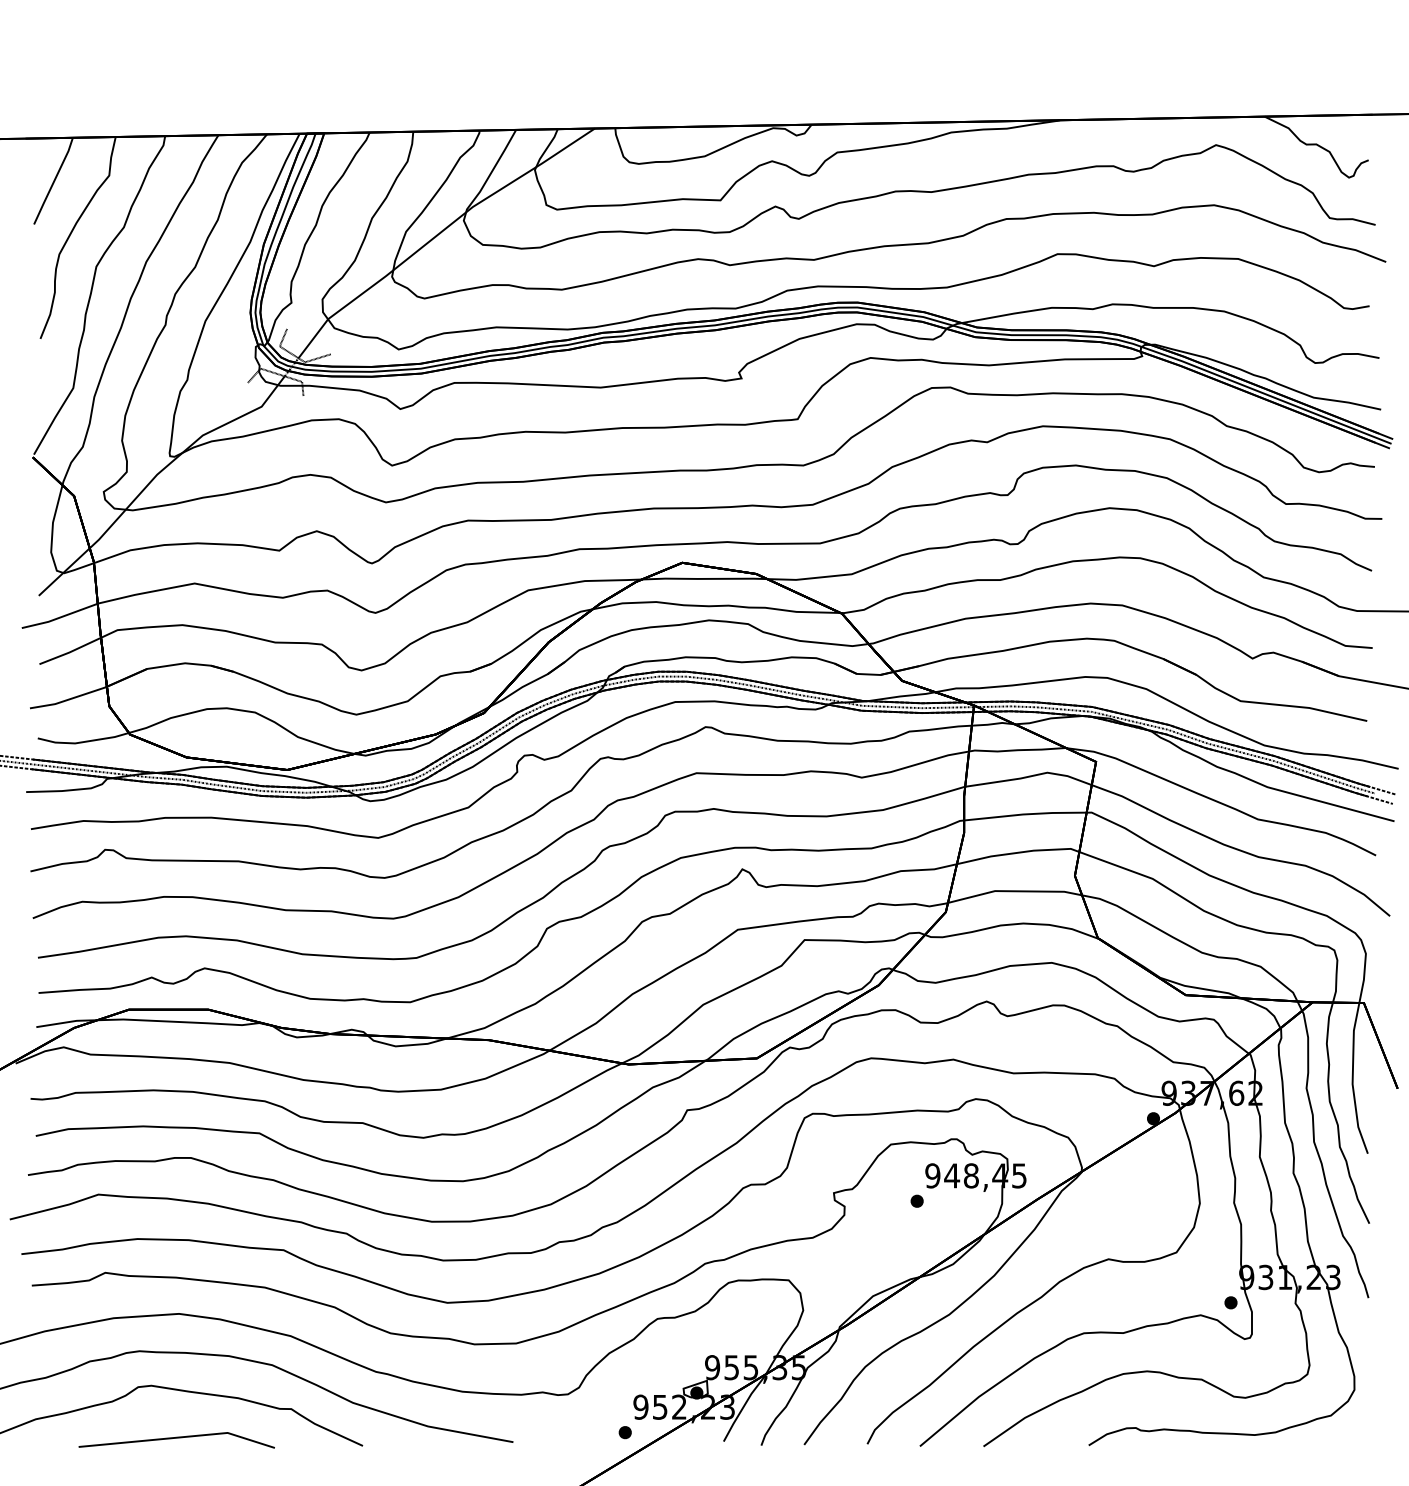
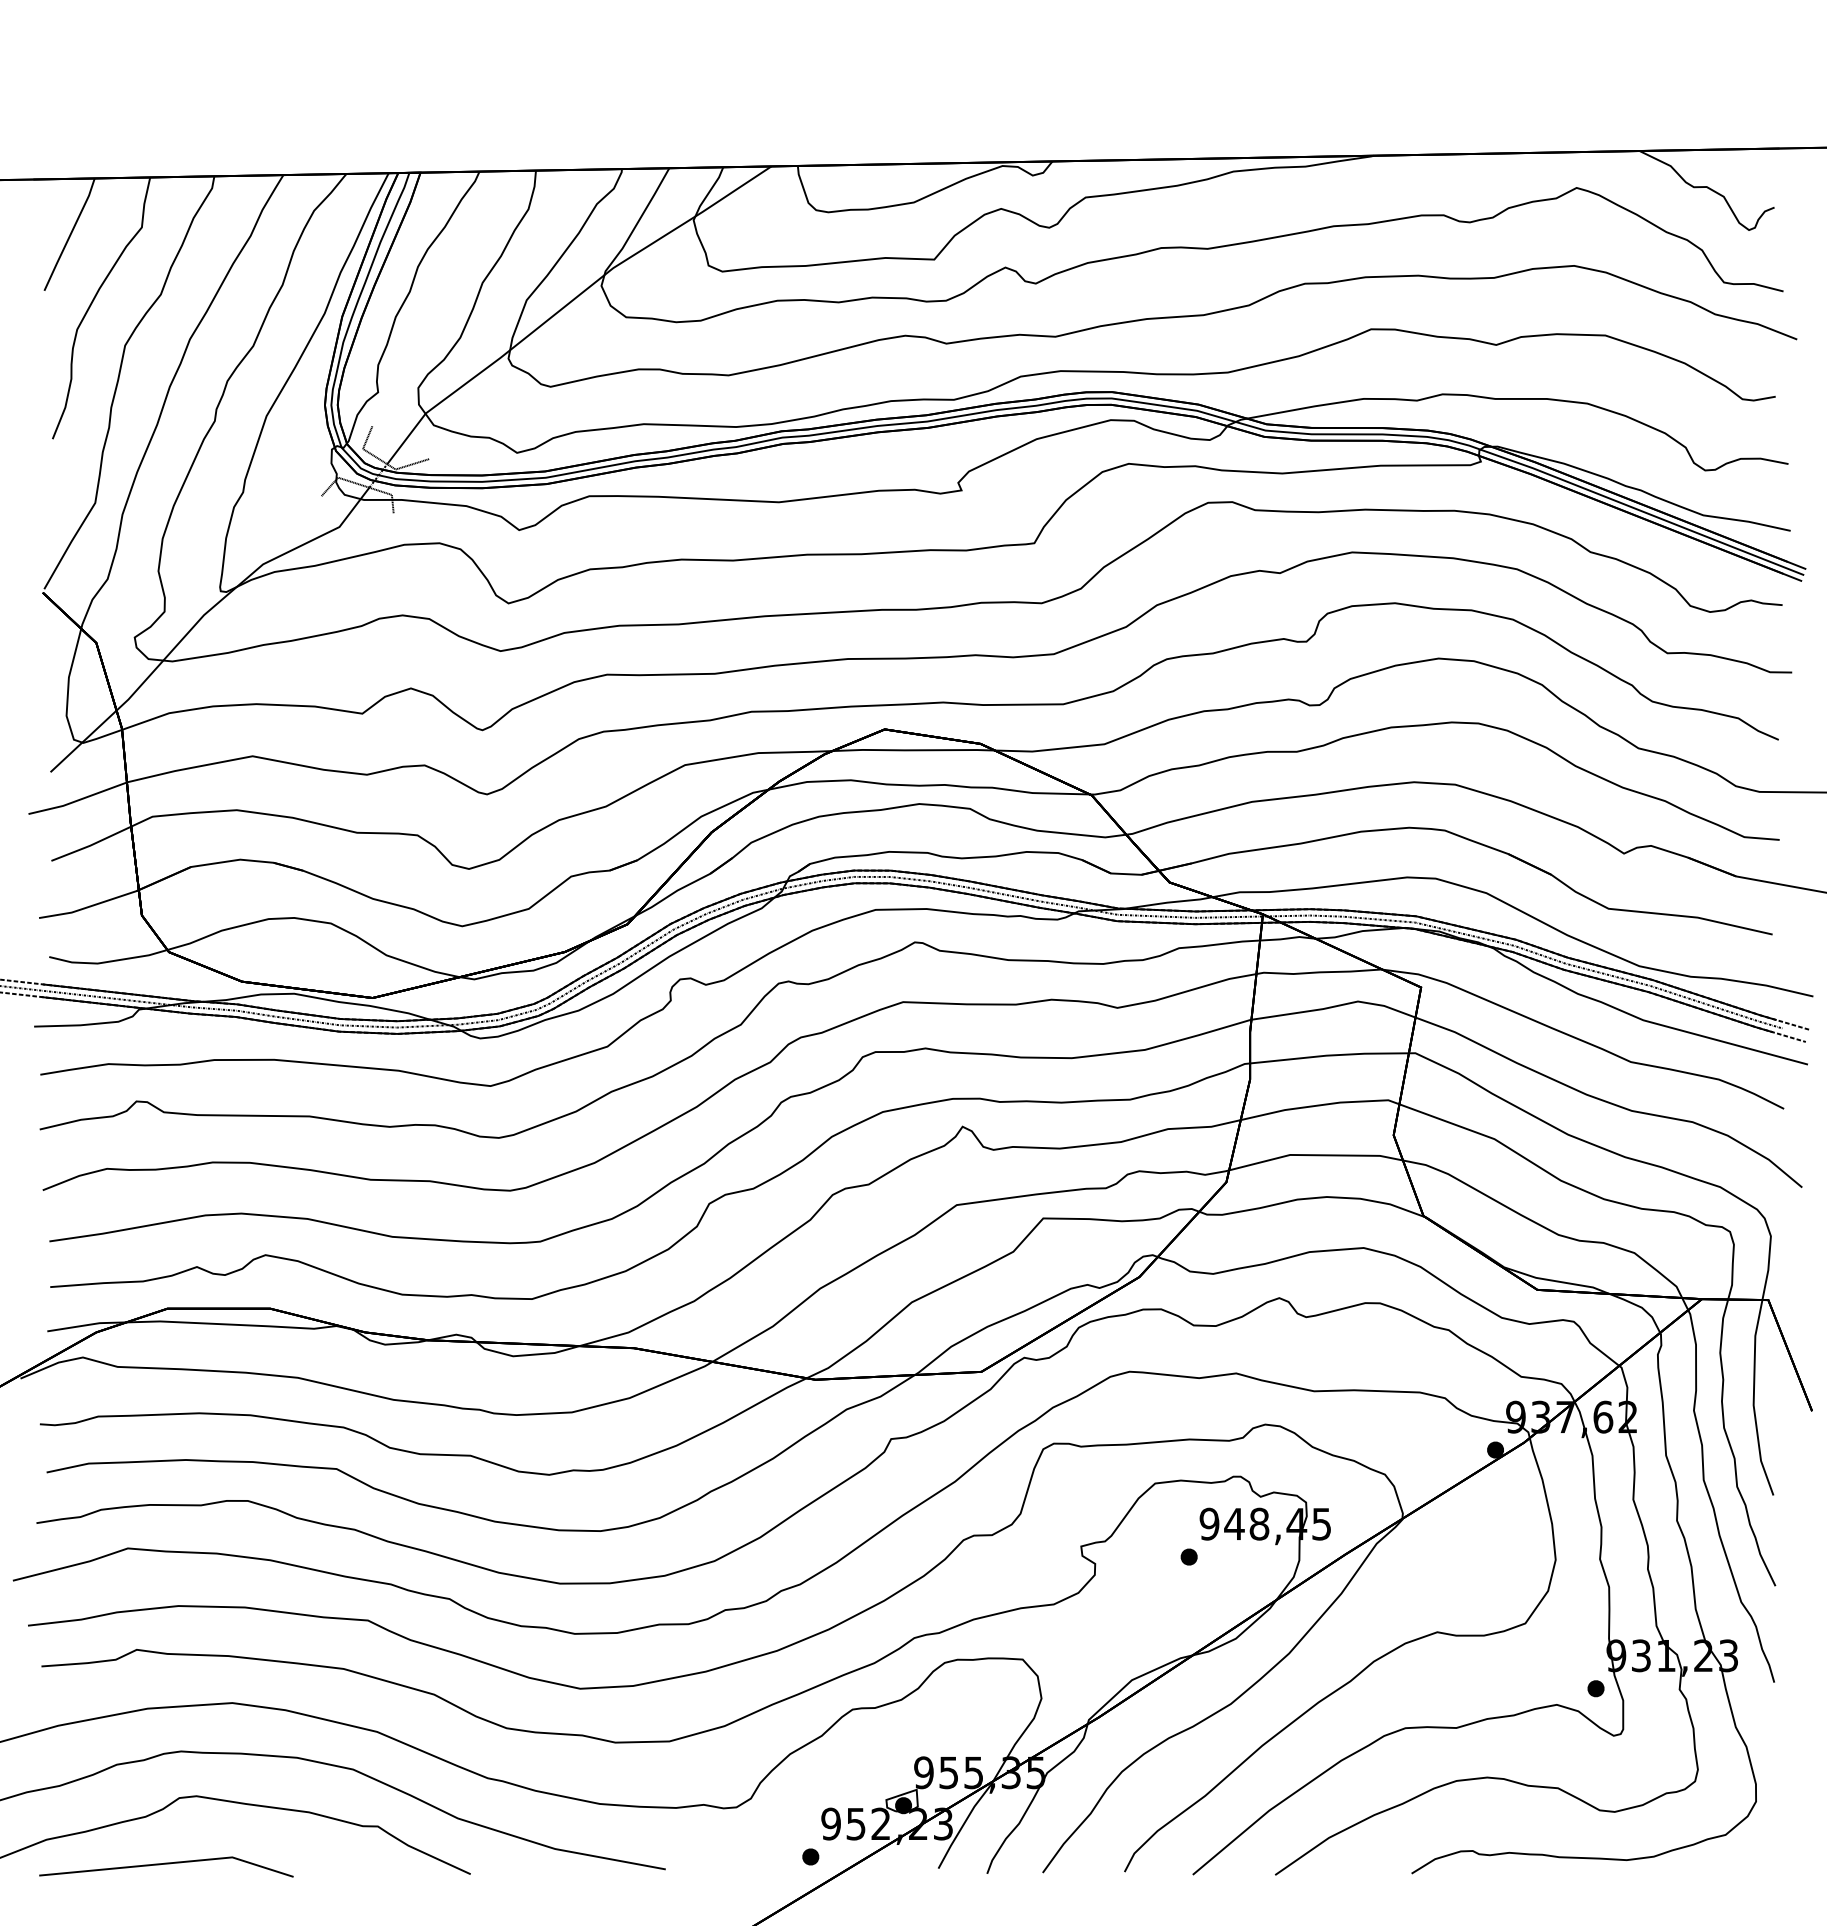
line: (176, 1438) -> (166, 1864), moved

